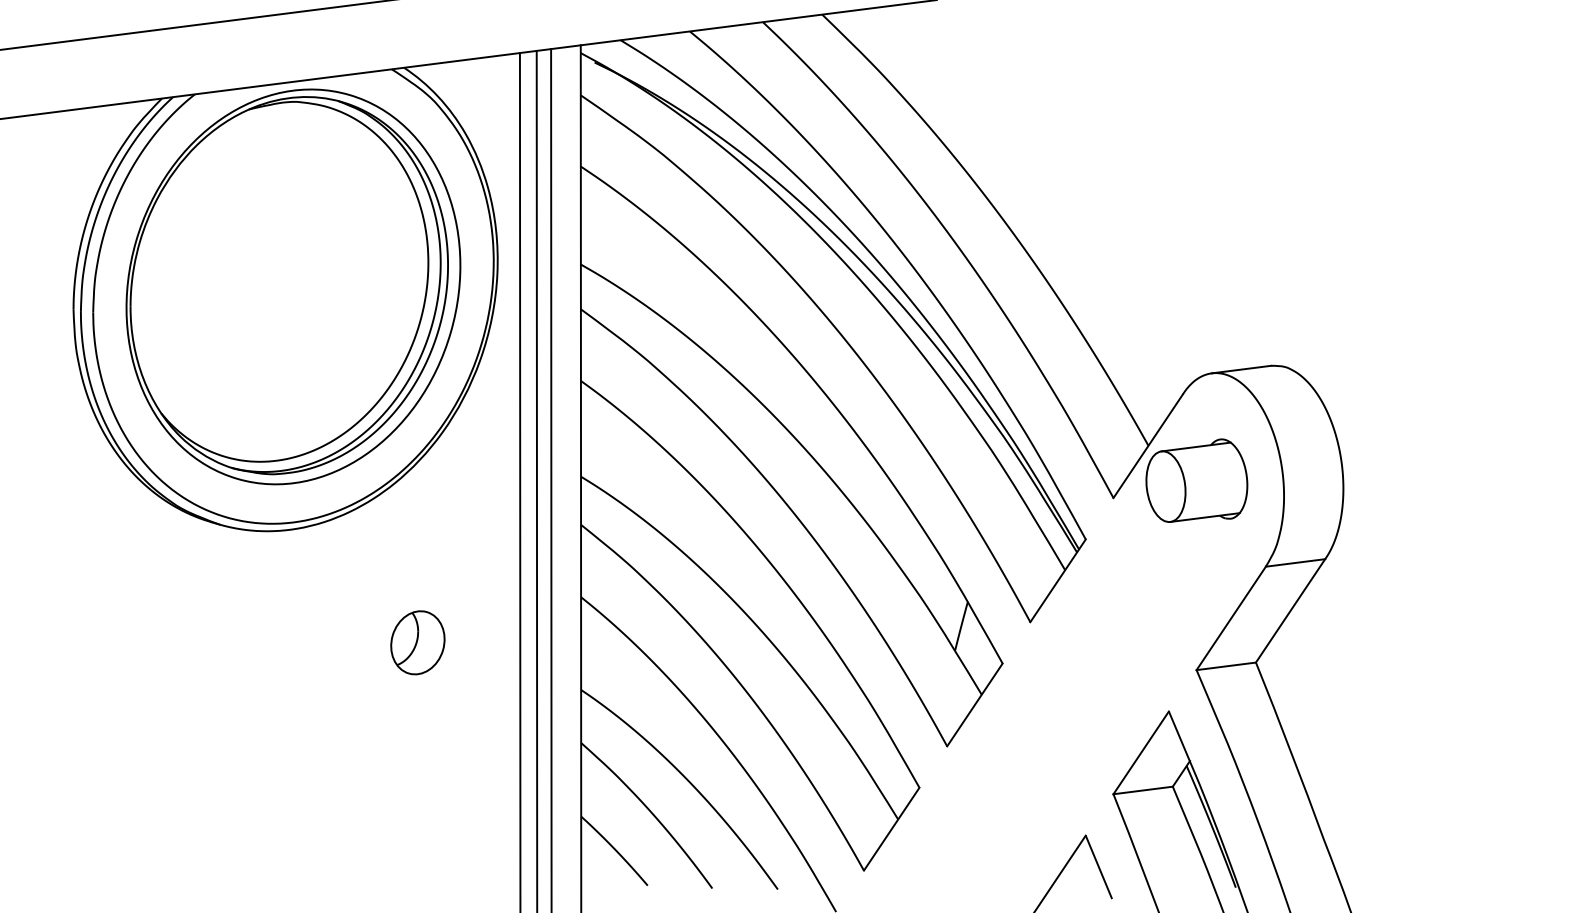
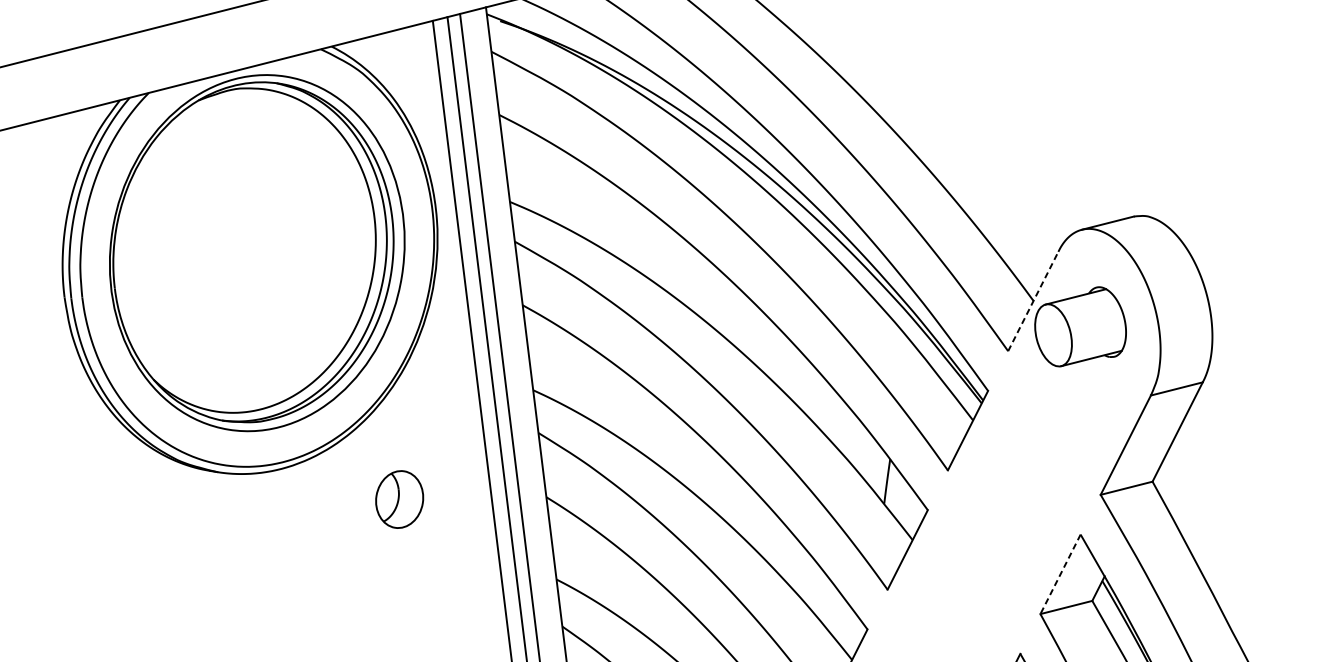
line: (1148, 445) -> (1033, 300), solid -> dashed
part: (417, 642) -> (399, 499), moved
line: (1141, 752) -> (1060, 573), solid -> dashed

